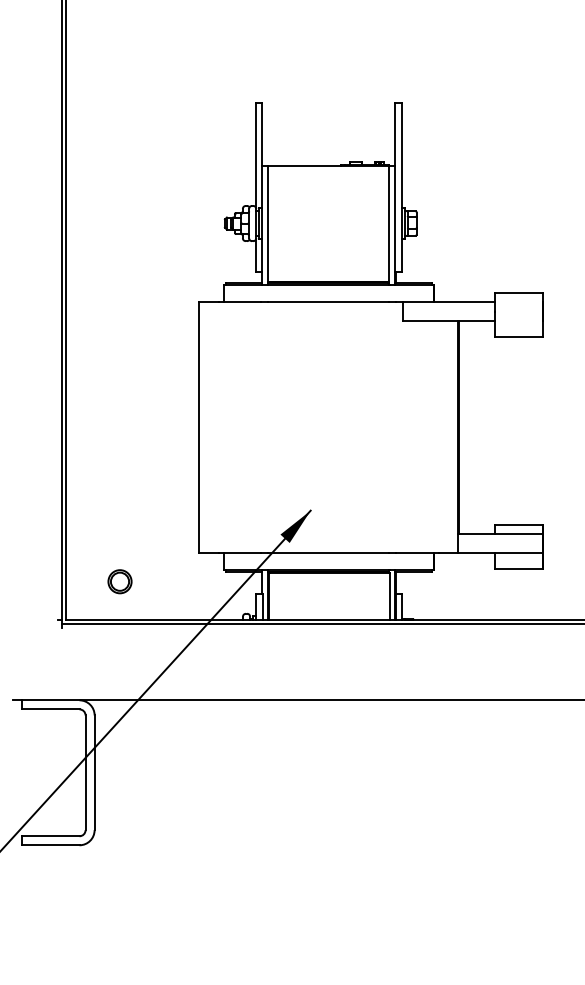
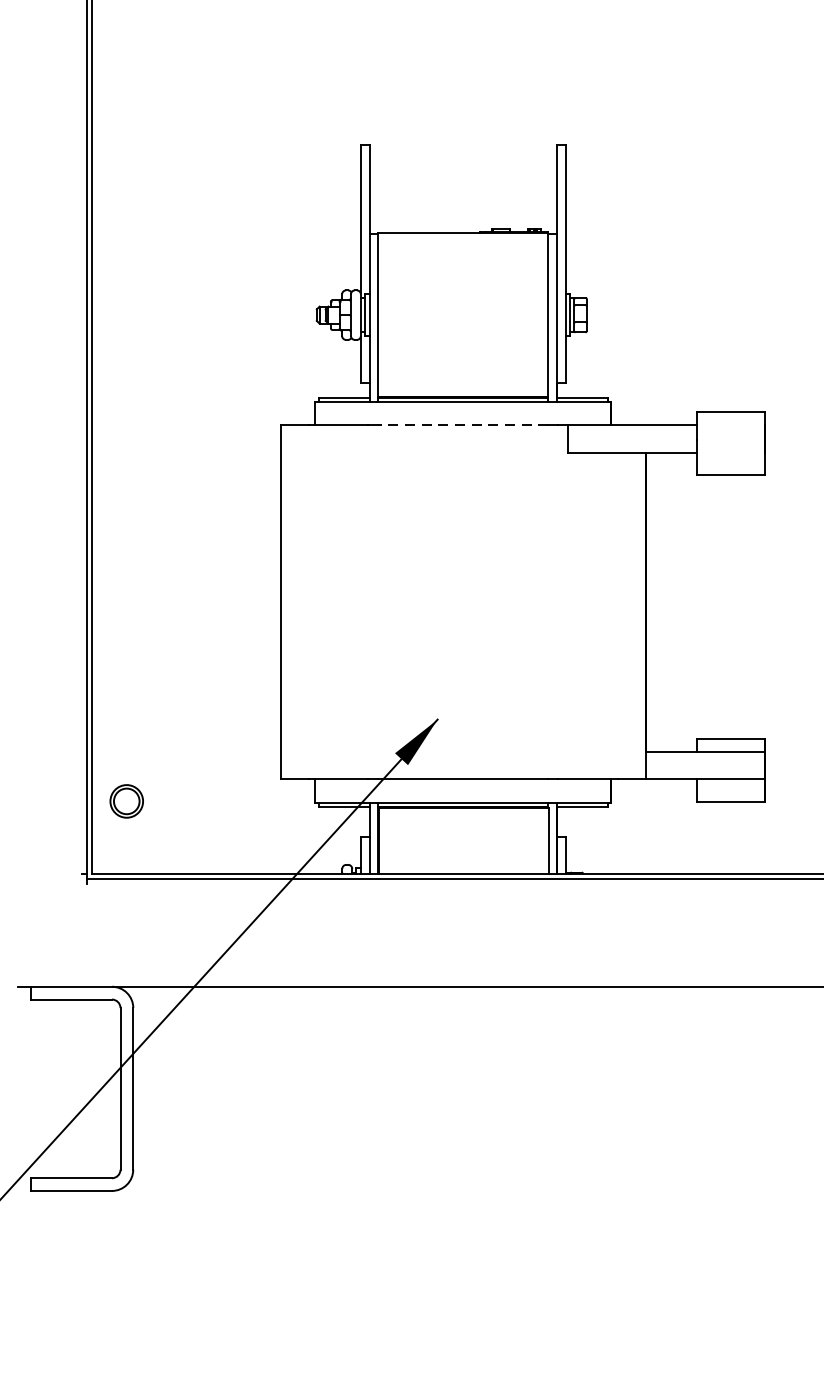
line: (328, 301) -> (462, 424), solid -> dashed
part: (119, 581) -> (126, 801), moved

